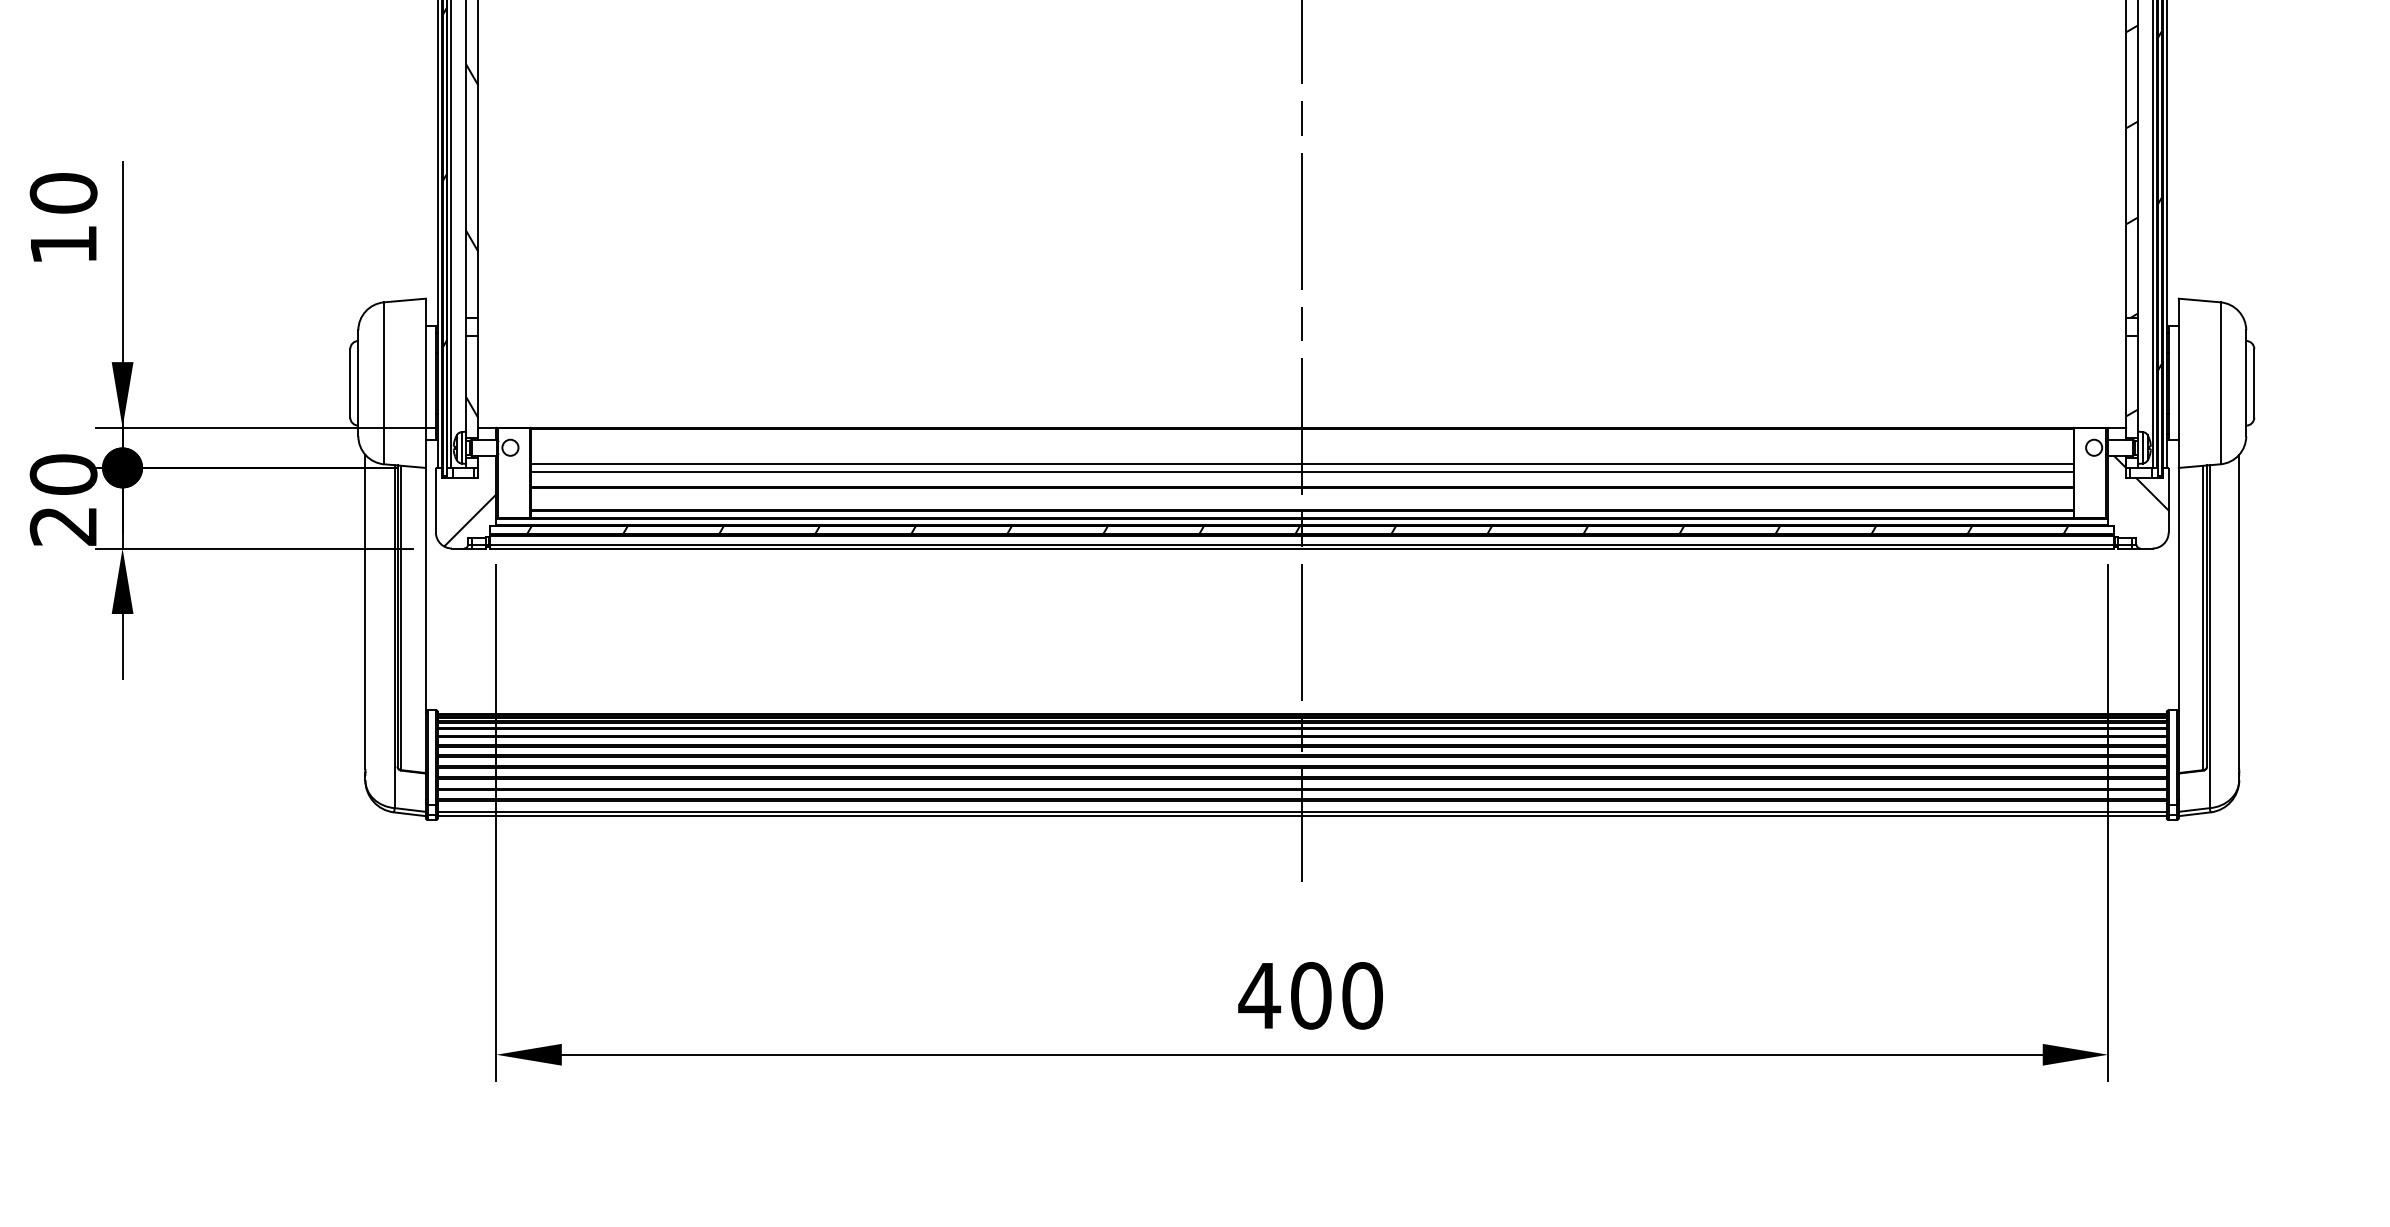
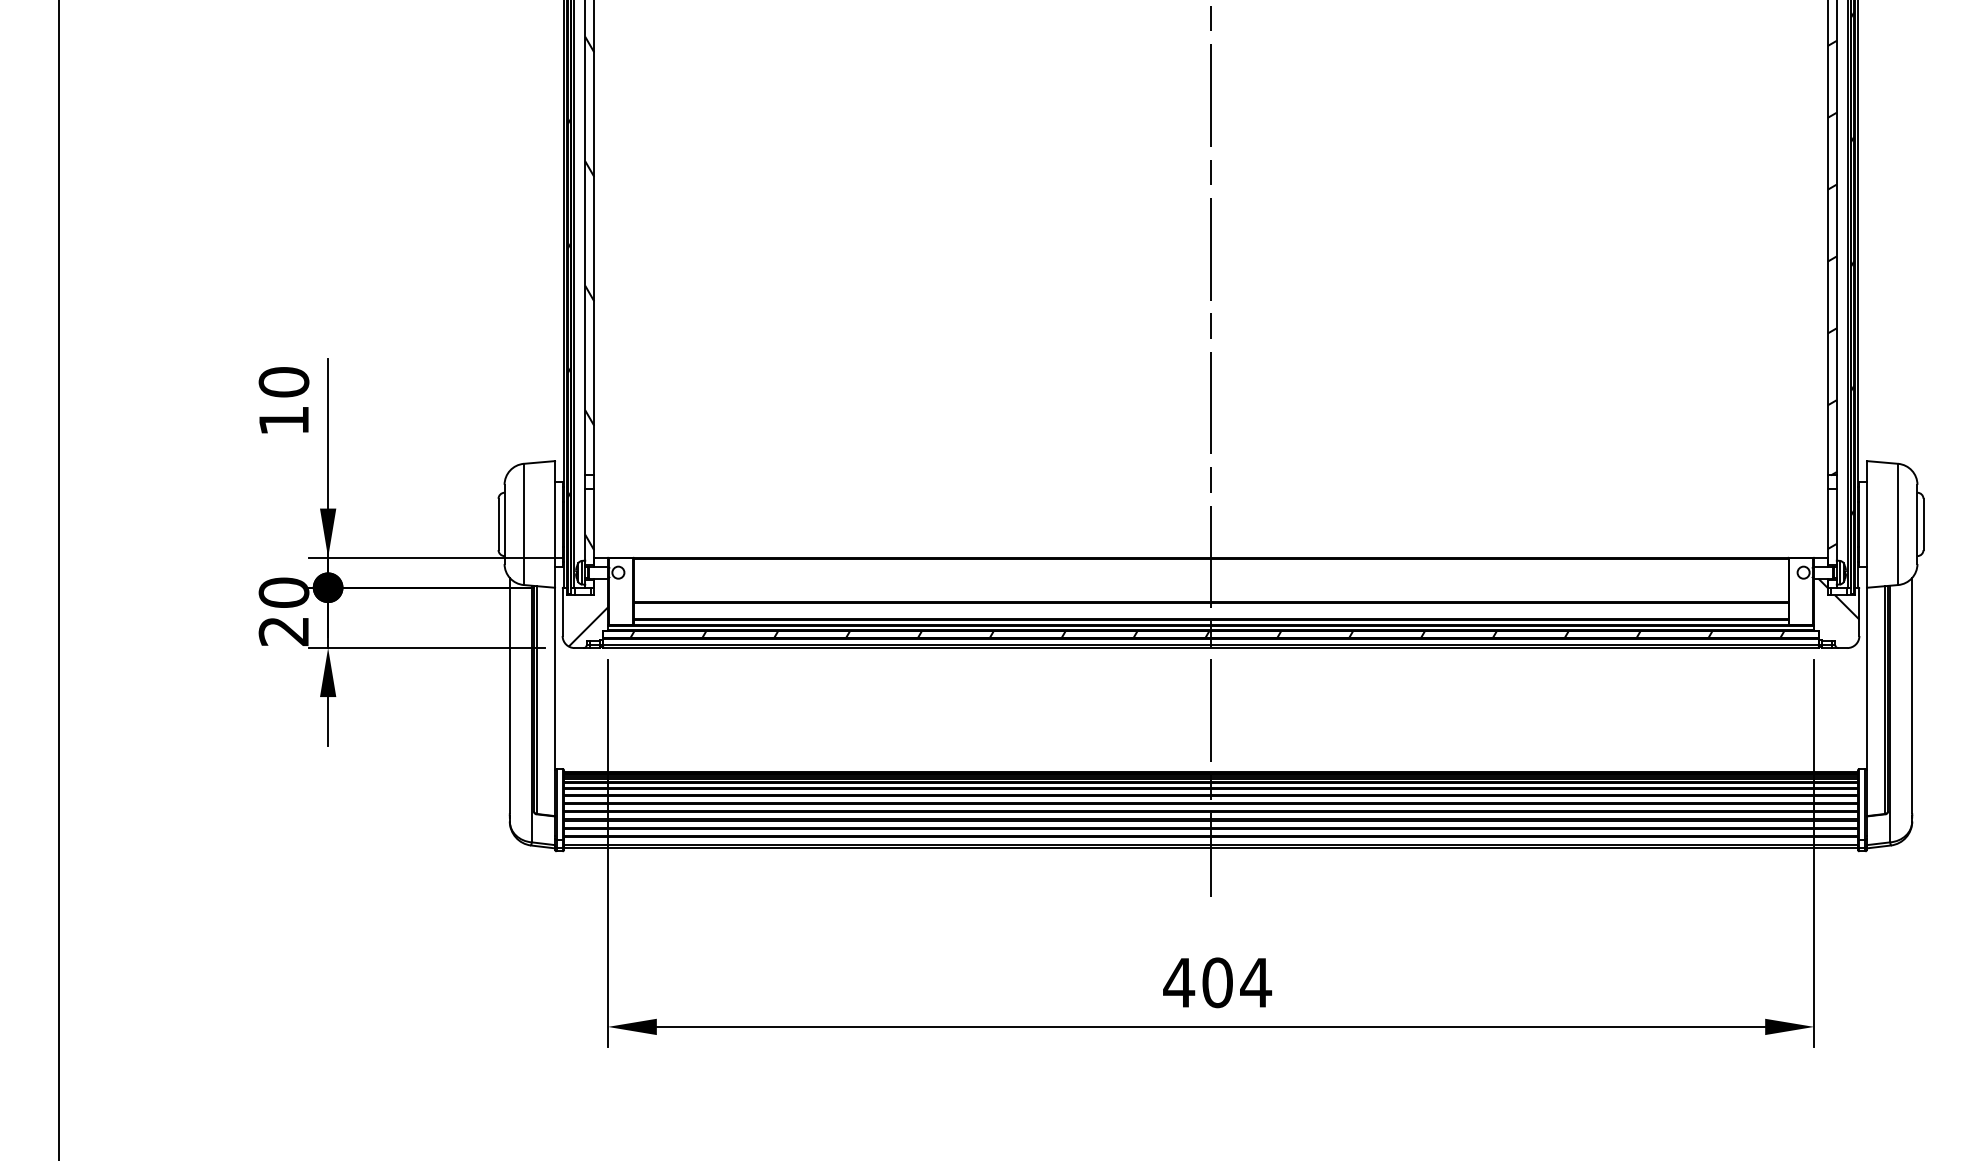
line: (1301, 463) -> (1210, 584), removed
line: (1301, 471) -> (1210, 590), removed
text: (1363, 995) -> (1256, 982), 400 -> 404

